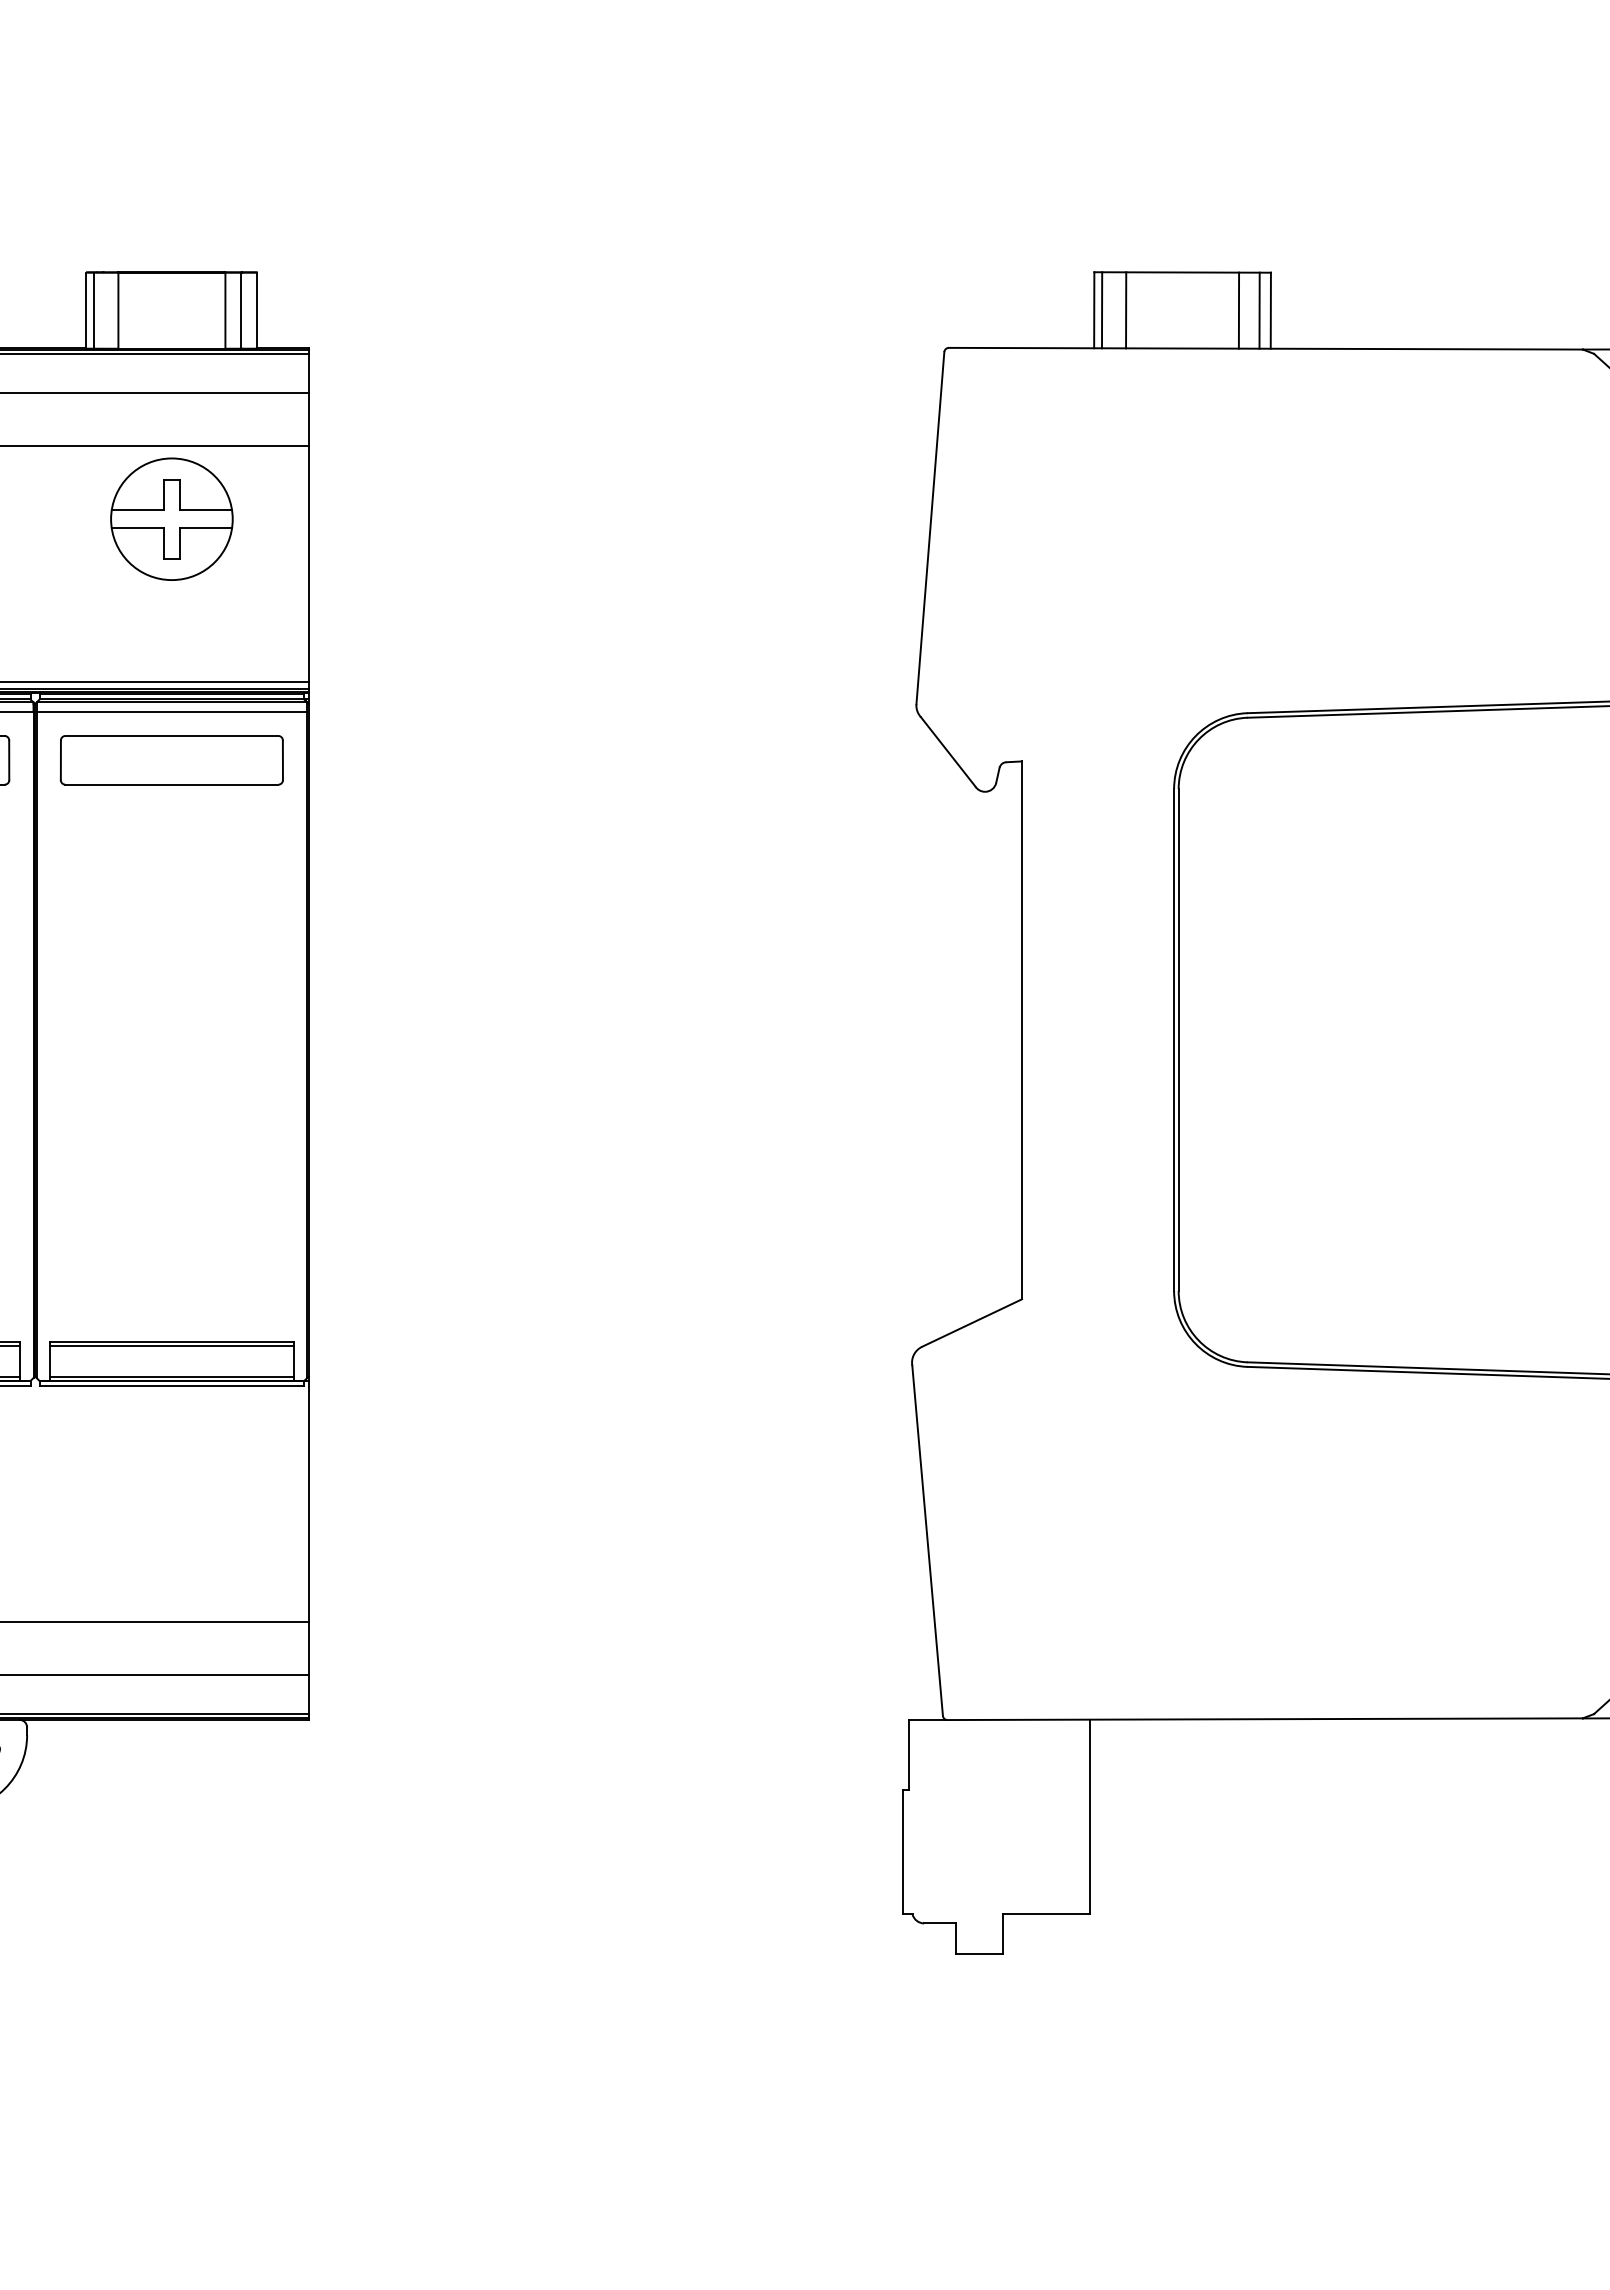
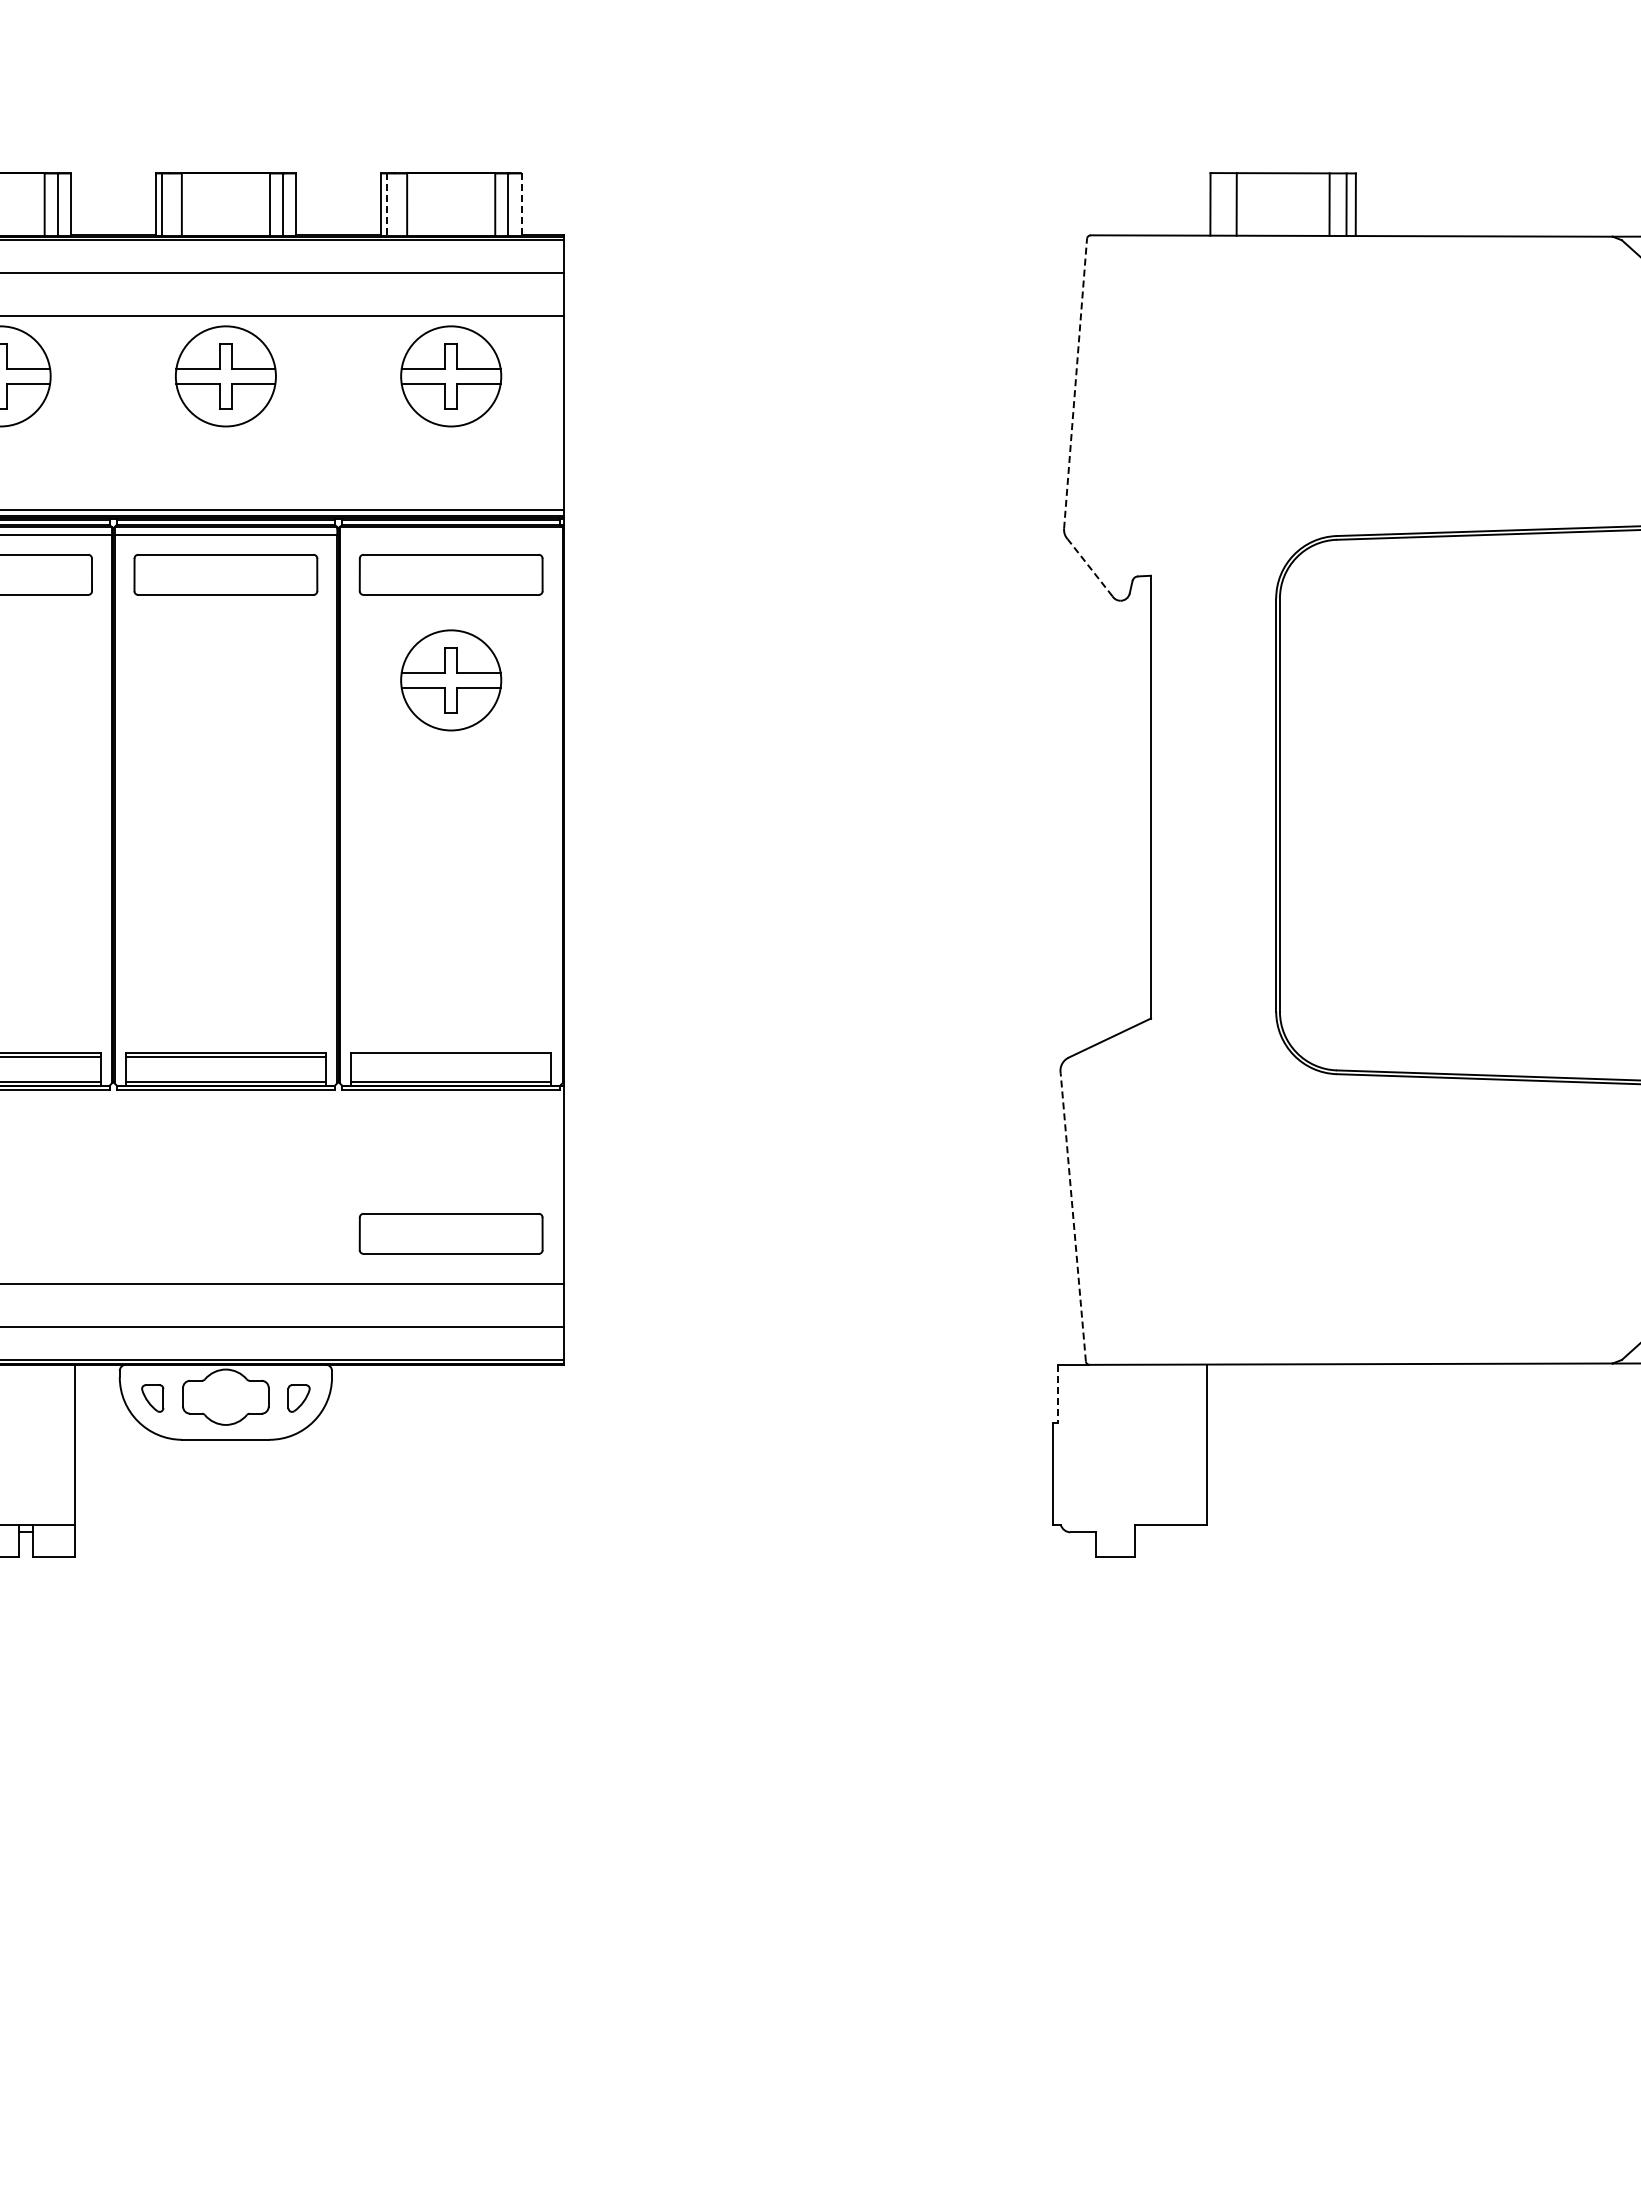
line: (1101, 310) -> (1216, 204), removed
line: (94, 311) -> (387, 205), solid -> dashed
line: (257, 311) -> (521, 205), solid -> dashed
line: (930, 527) -> (1075, 383), solid -> dashed
line: (171, 712) -> (450, 535), removed
line: (947, 751) -> (1089, 567), solid -> dashed
part: (172, 888) -> (451, 680), added
line: (172, 1346) -> (451, 1057), removed
line: (927, 1541) -> (1073, 1217), solid -> dashed
part: (171, 1560) -> (450, 1233), added
line: (908, 1756) -> (1057, 1394), solid -> dashed

